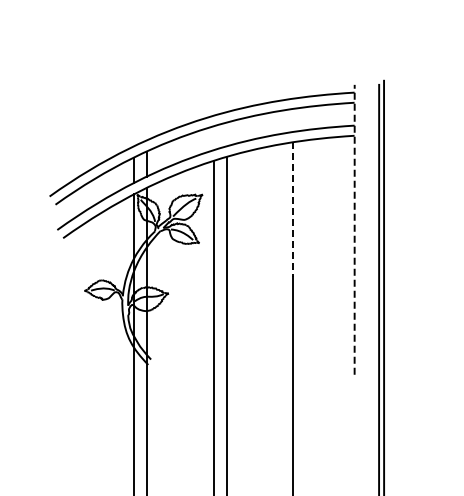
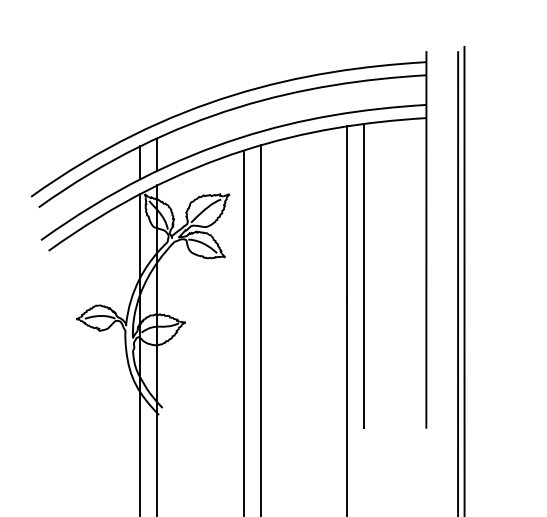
line: (293, 210) -> (347, 214), dashed -> solid
line: (354, 229) -> (426, 239), dashed -> solid
line: (306, 257) -> (363, 275), added

